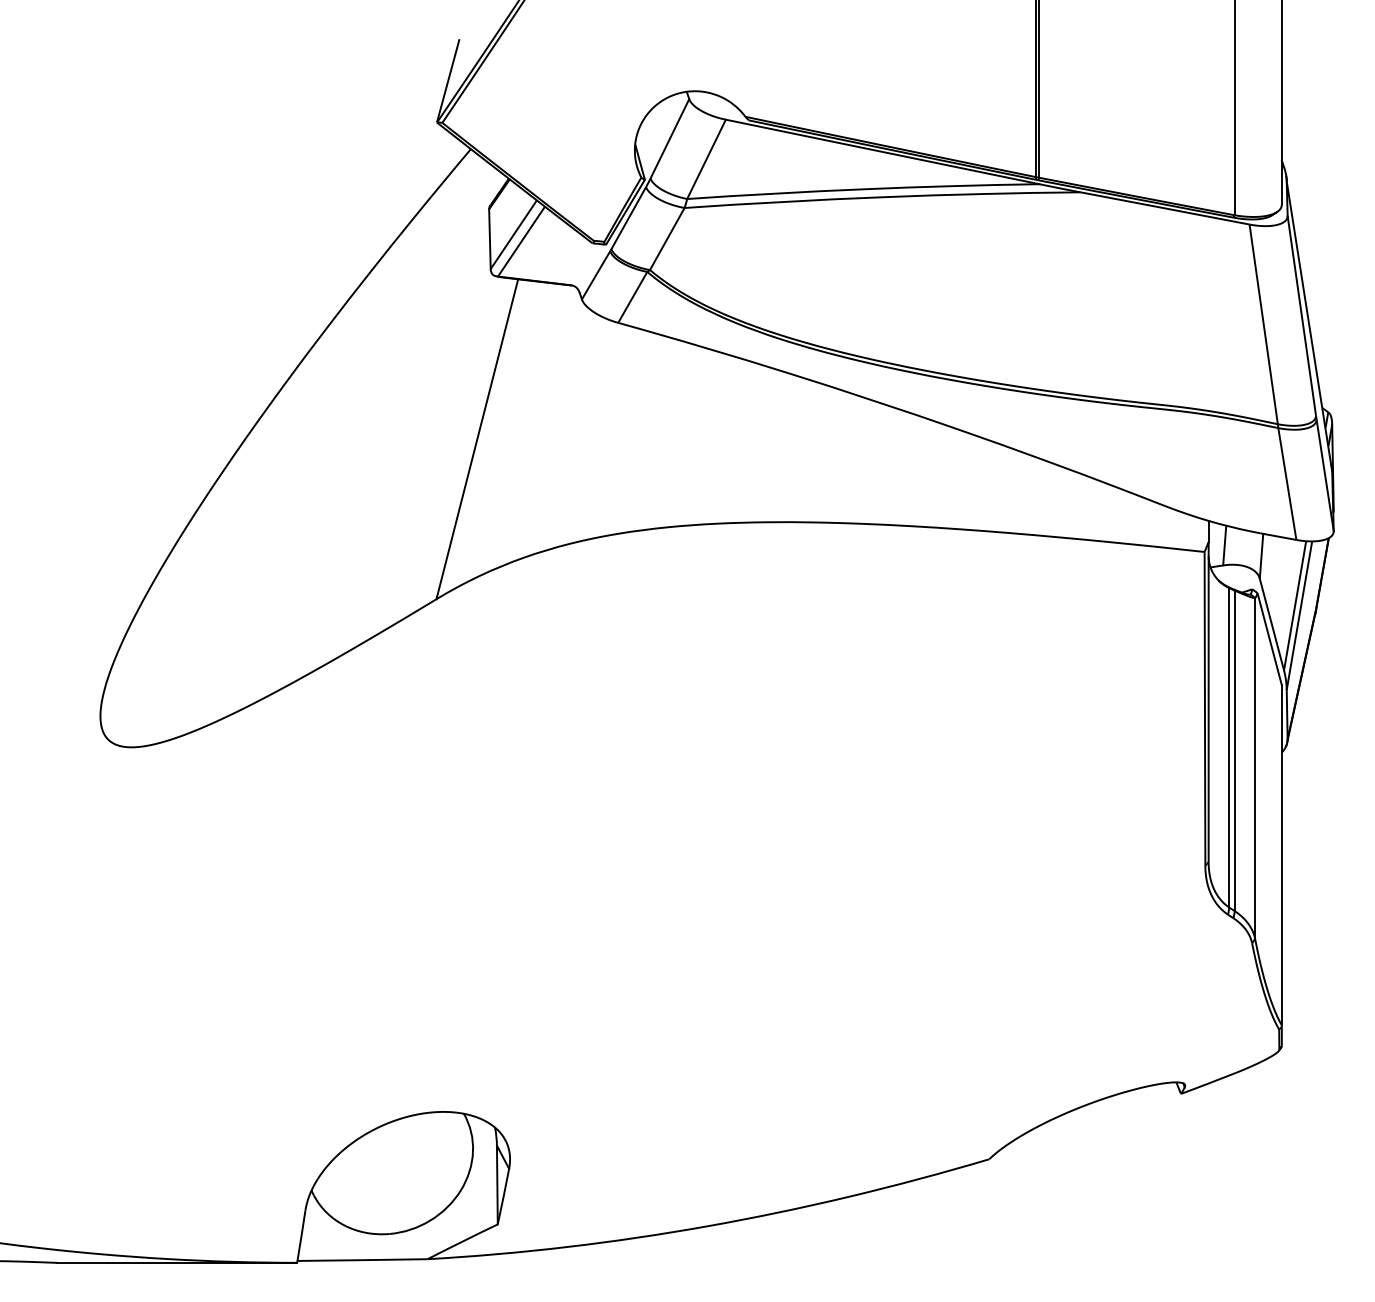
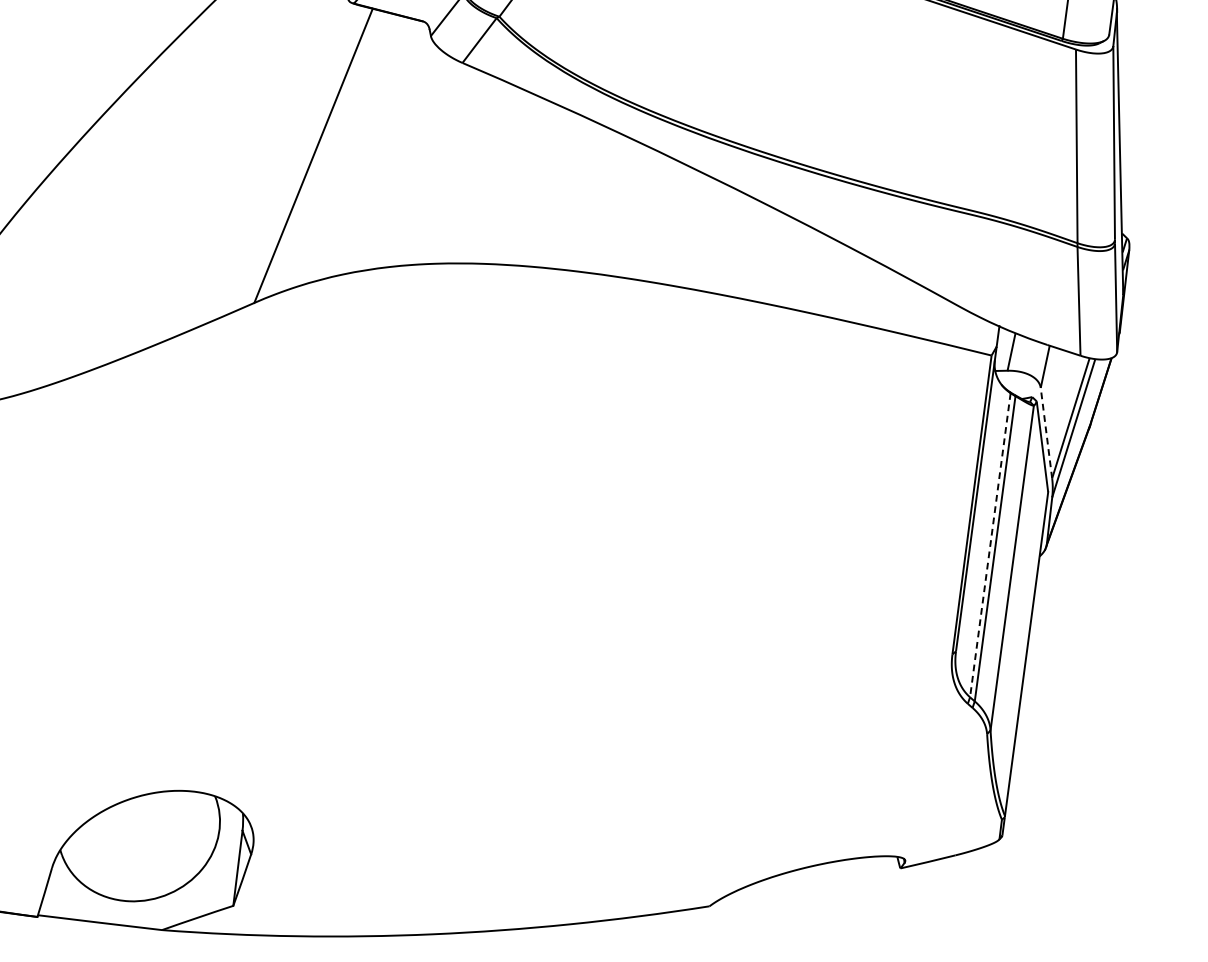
line: (1271, 624) -> (1046, 433), solid -> dashed
line: (1229, 747) -> (990, 544), solid -> dashed

